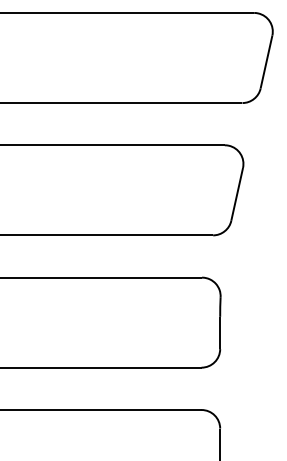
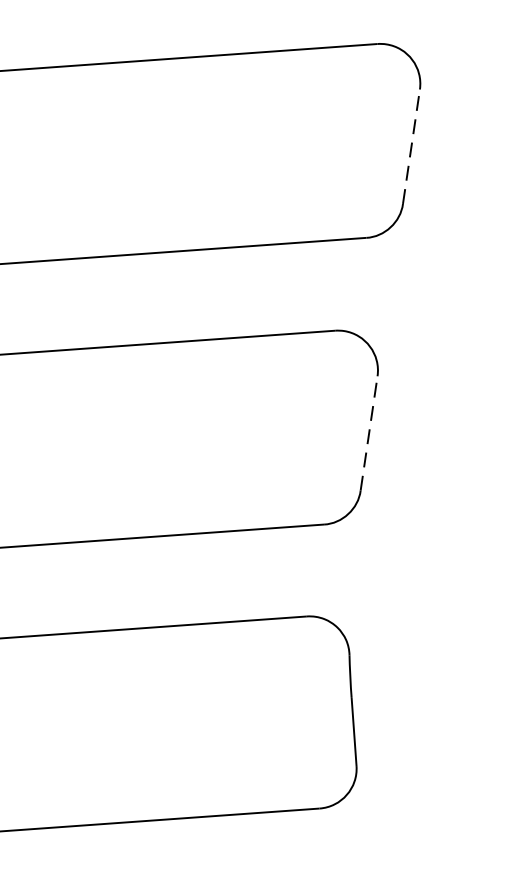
line: (266, 61) -> (411, 145), solid -> dashed
line: (237, 193) -> (369, 431), solid -> dashed

